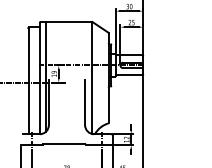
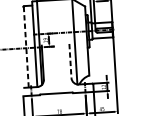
line: (28, 81) -> (26, 47), solid -> dashed
line: (85, 103) -> (70, 61), solid -> dashed

